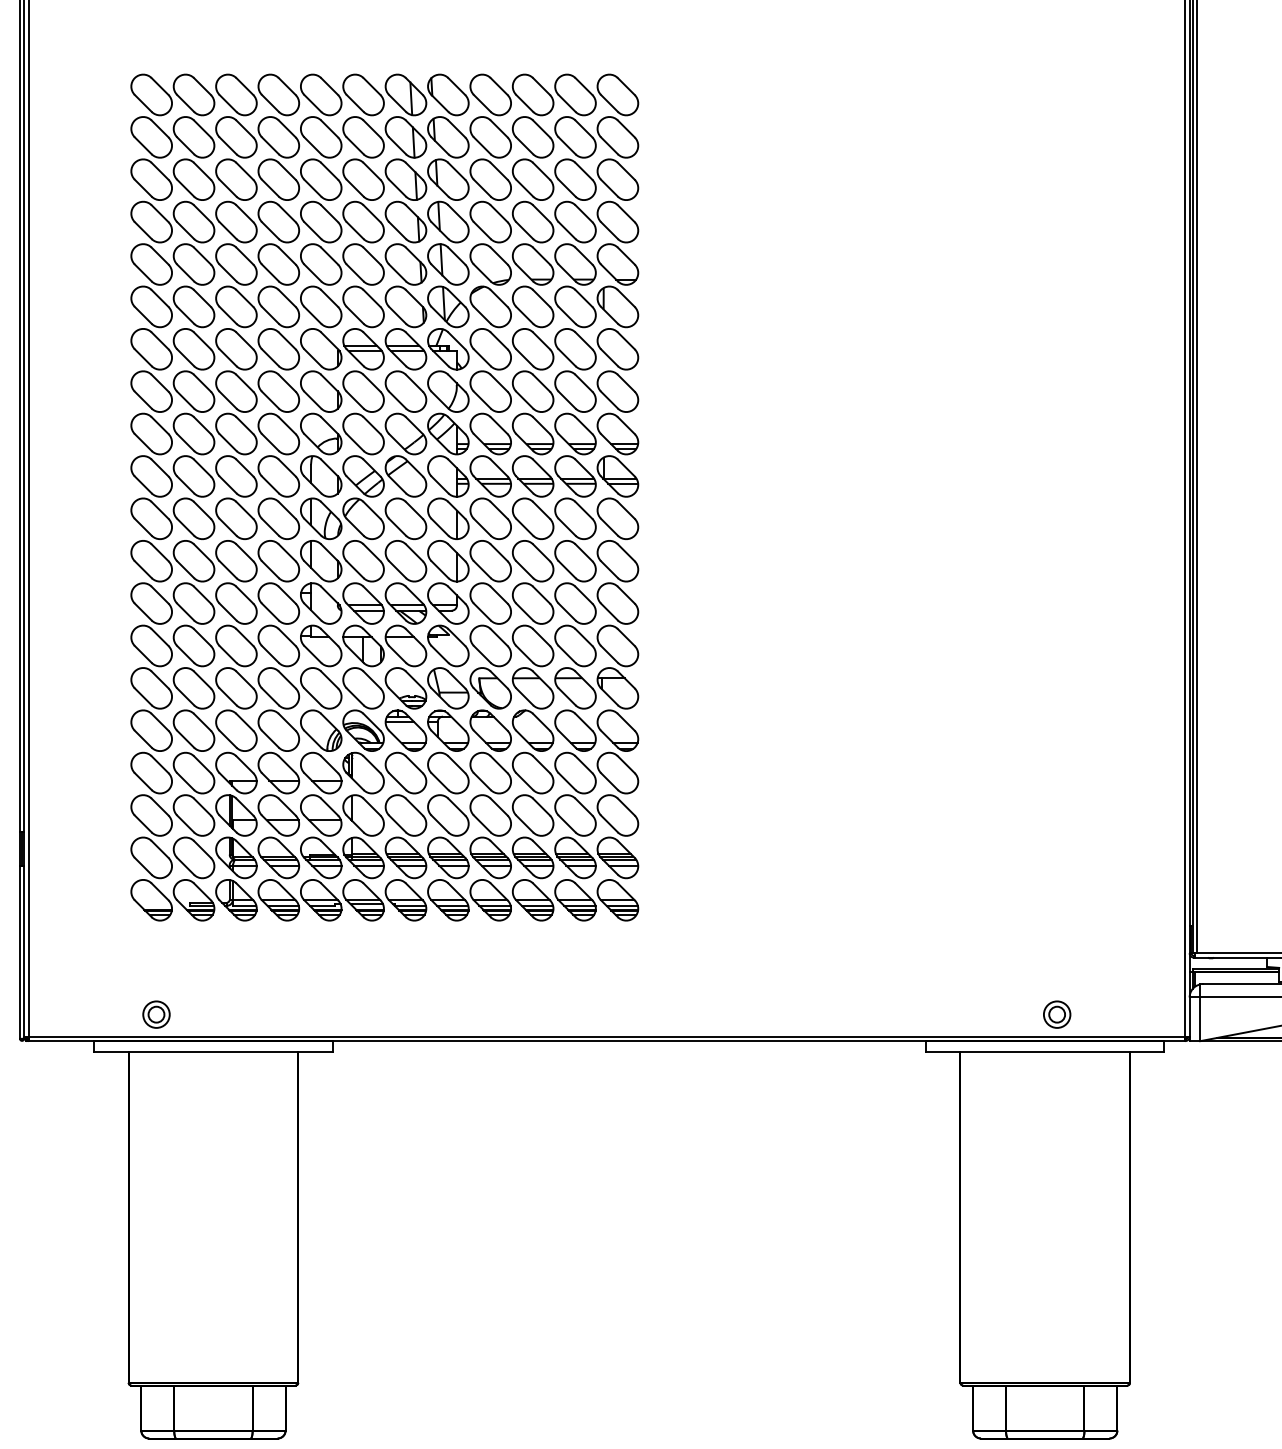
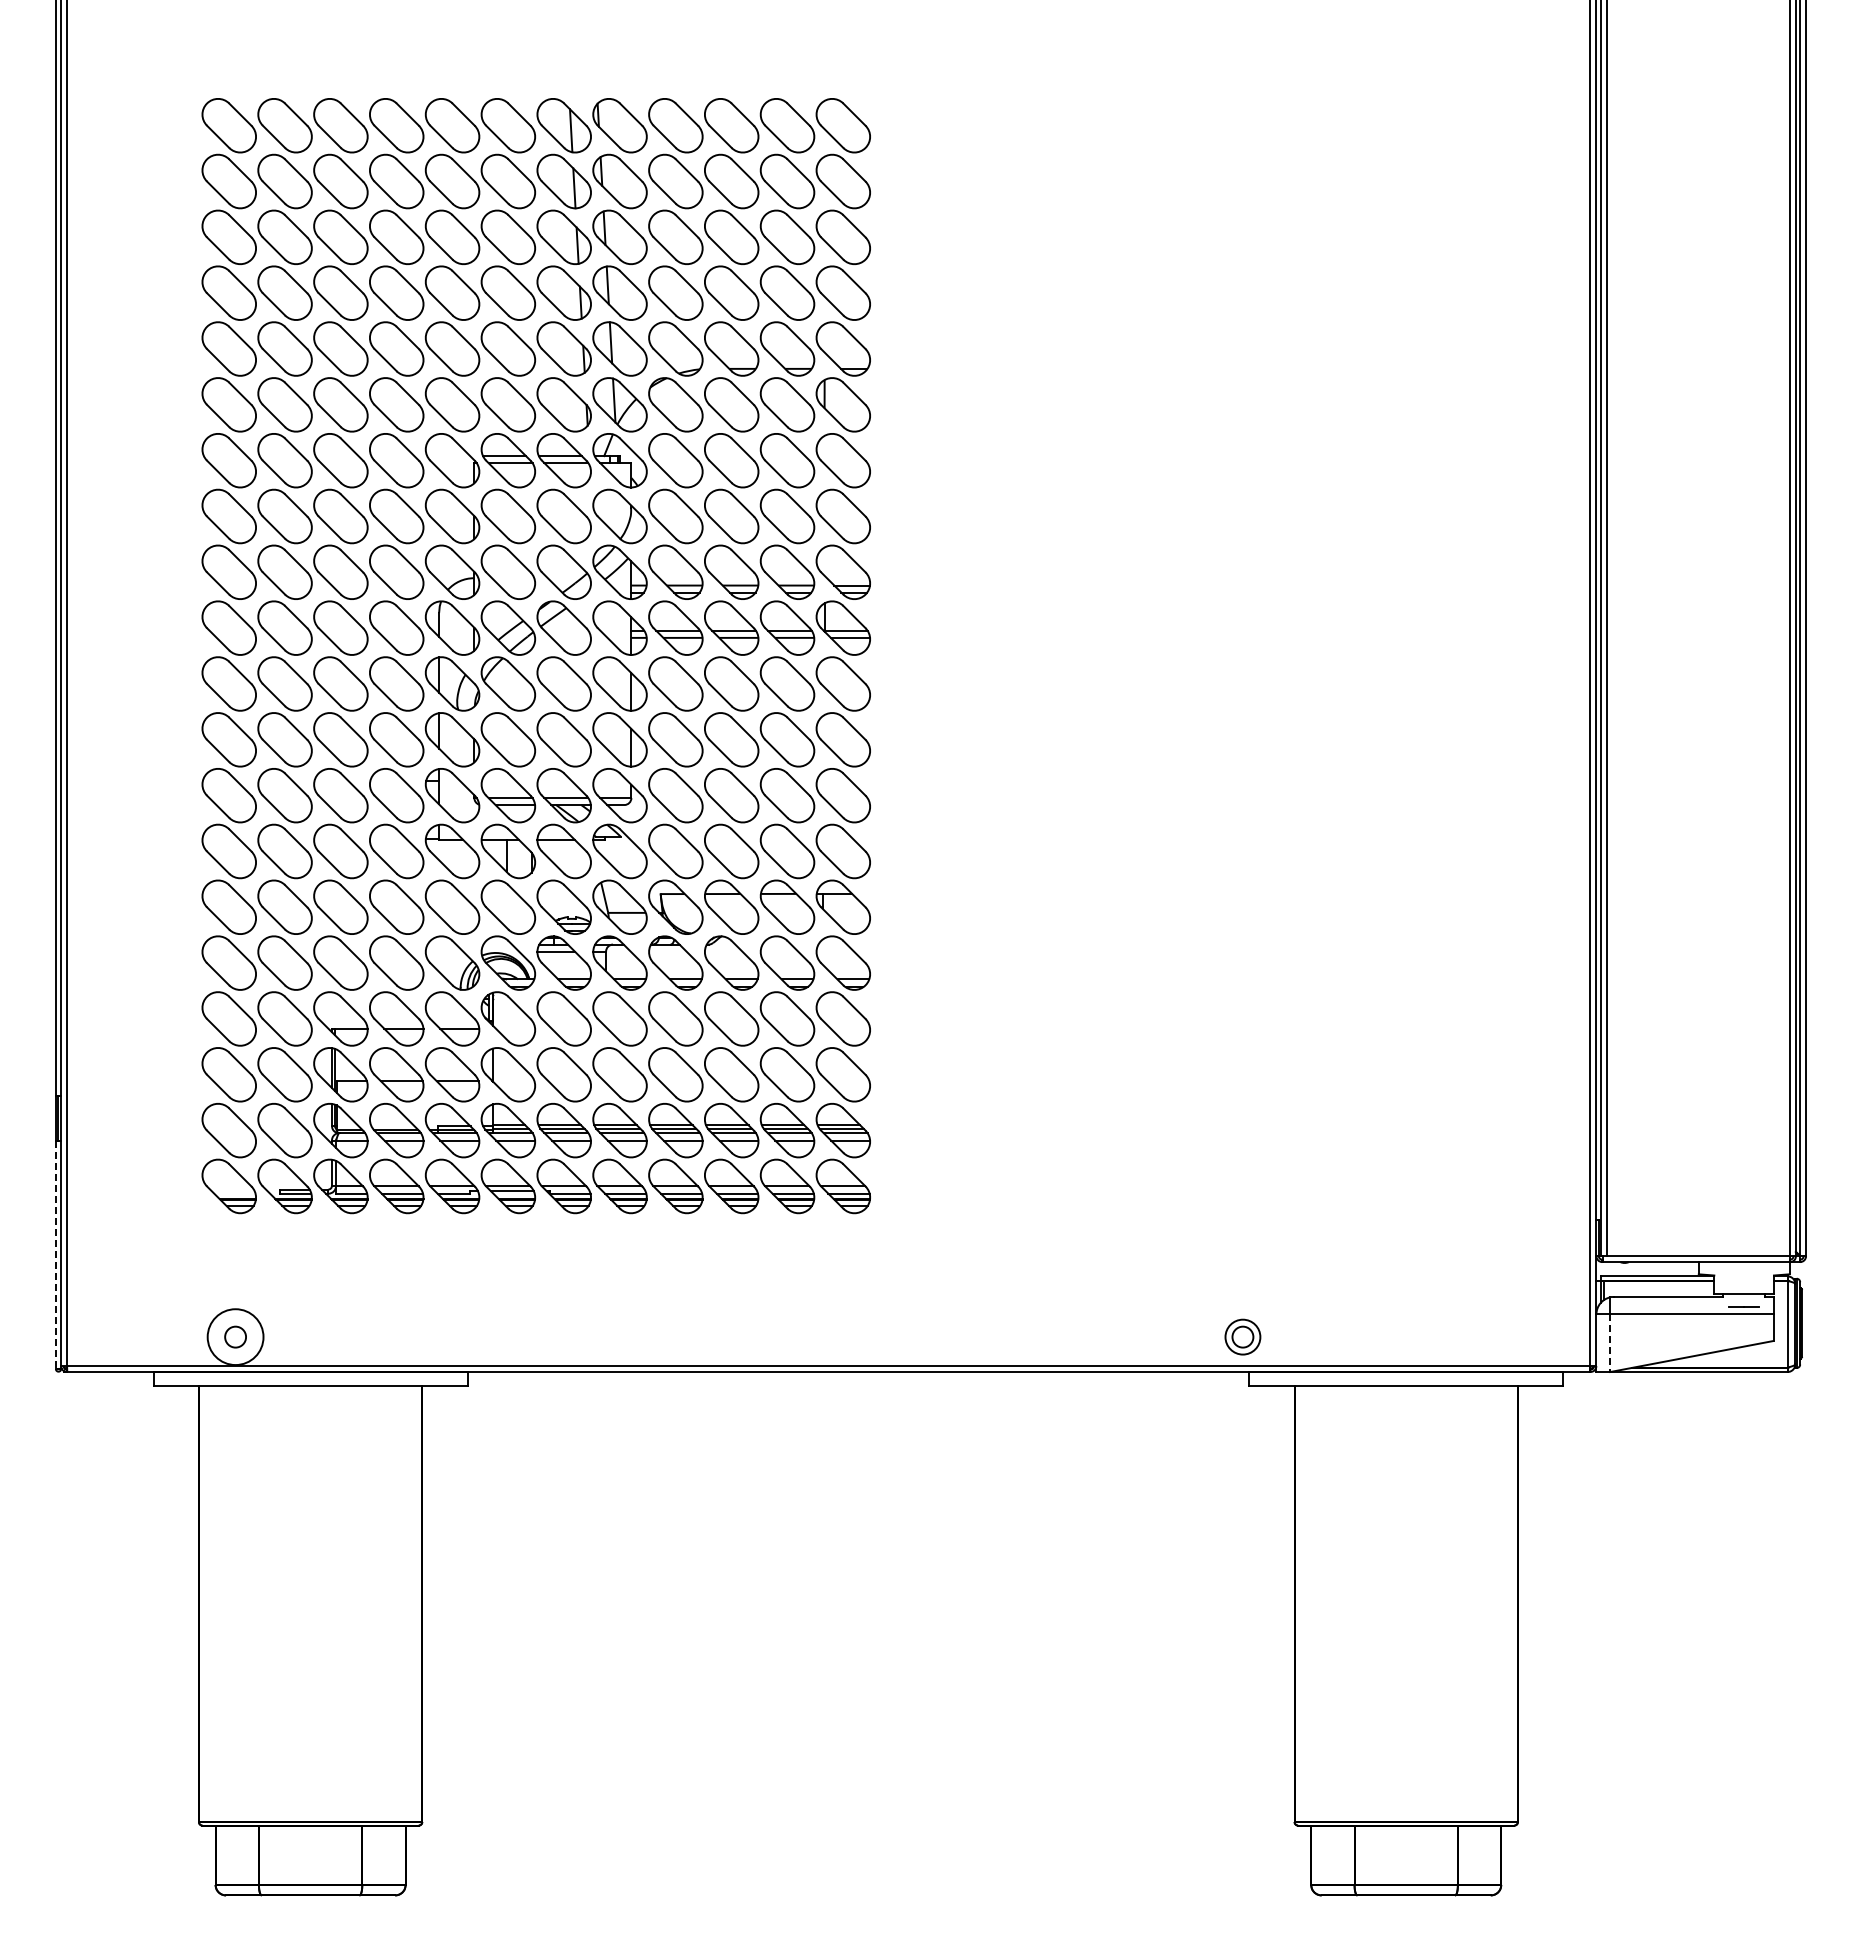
line: (19, 952) -> (55, 1255), solid -> dashed
circle: (156, 1014) -> (235, 1336), size x1.6
part: (1056, 1014) -> (1242, 1336), moved
line: (1200, 1019) -> (1610, 1343), solid -> dashed

